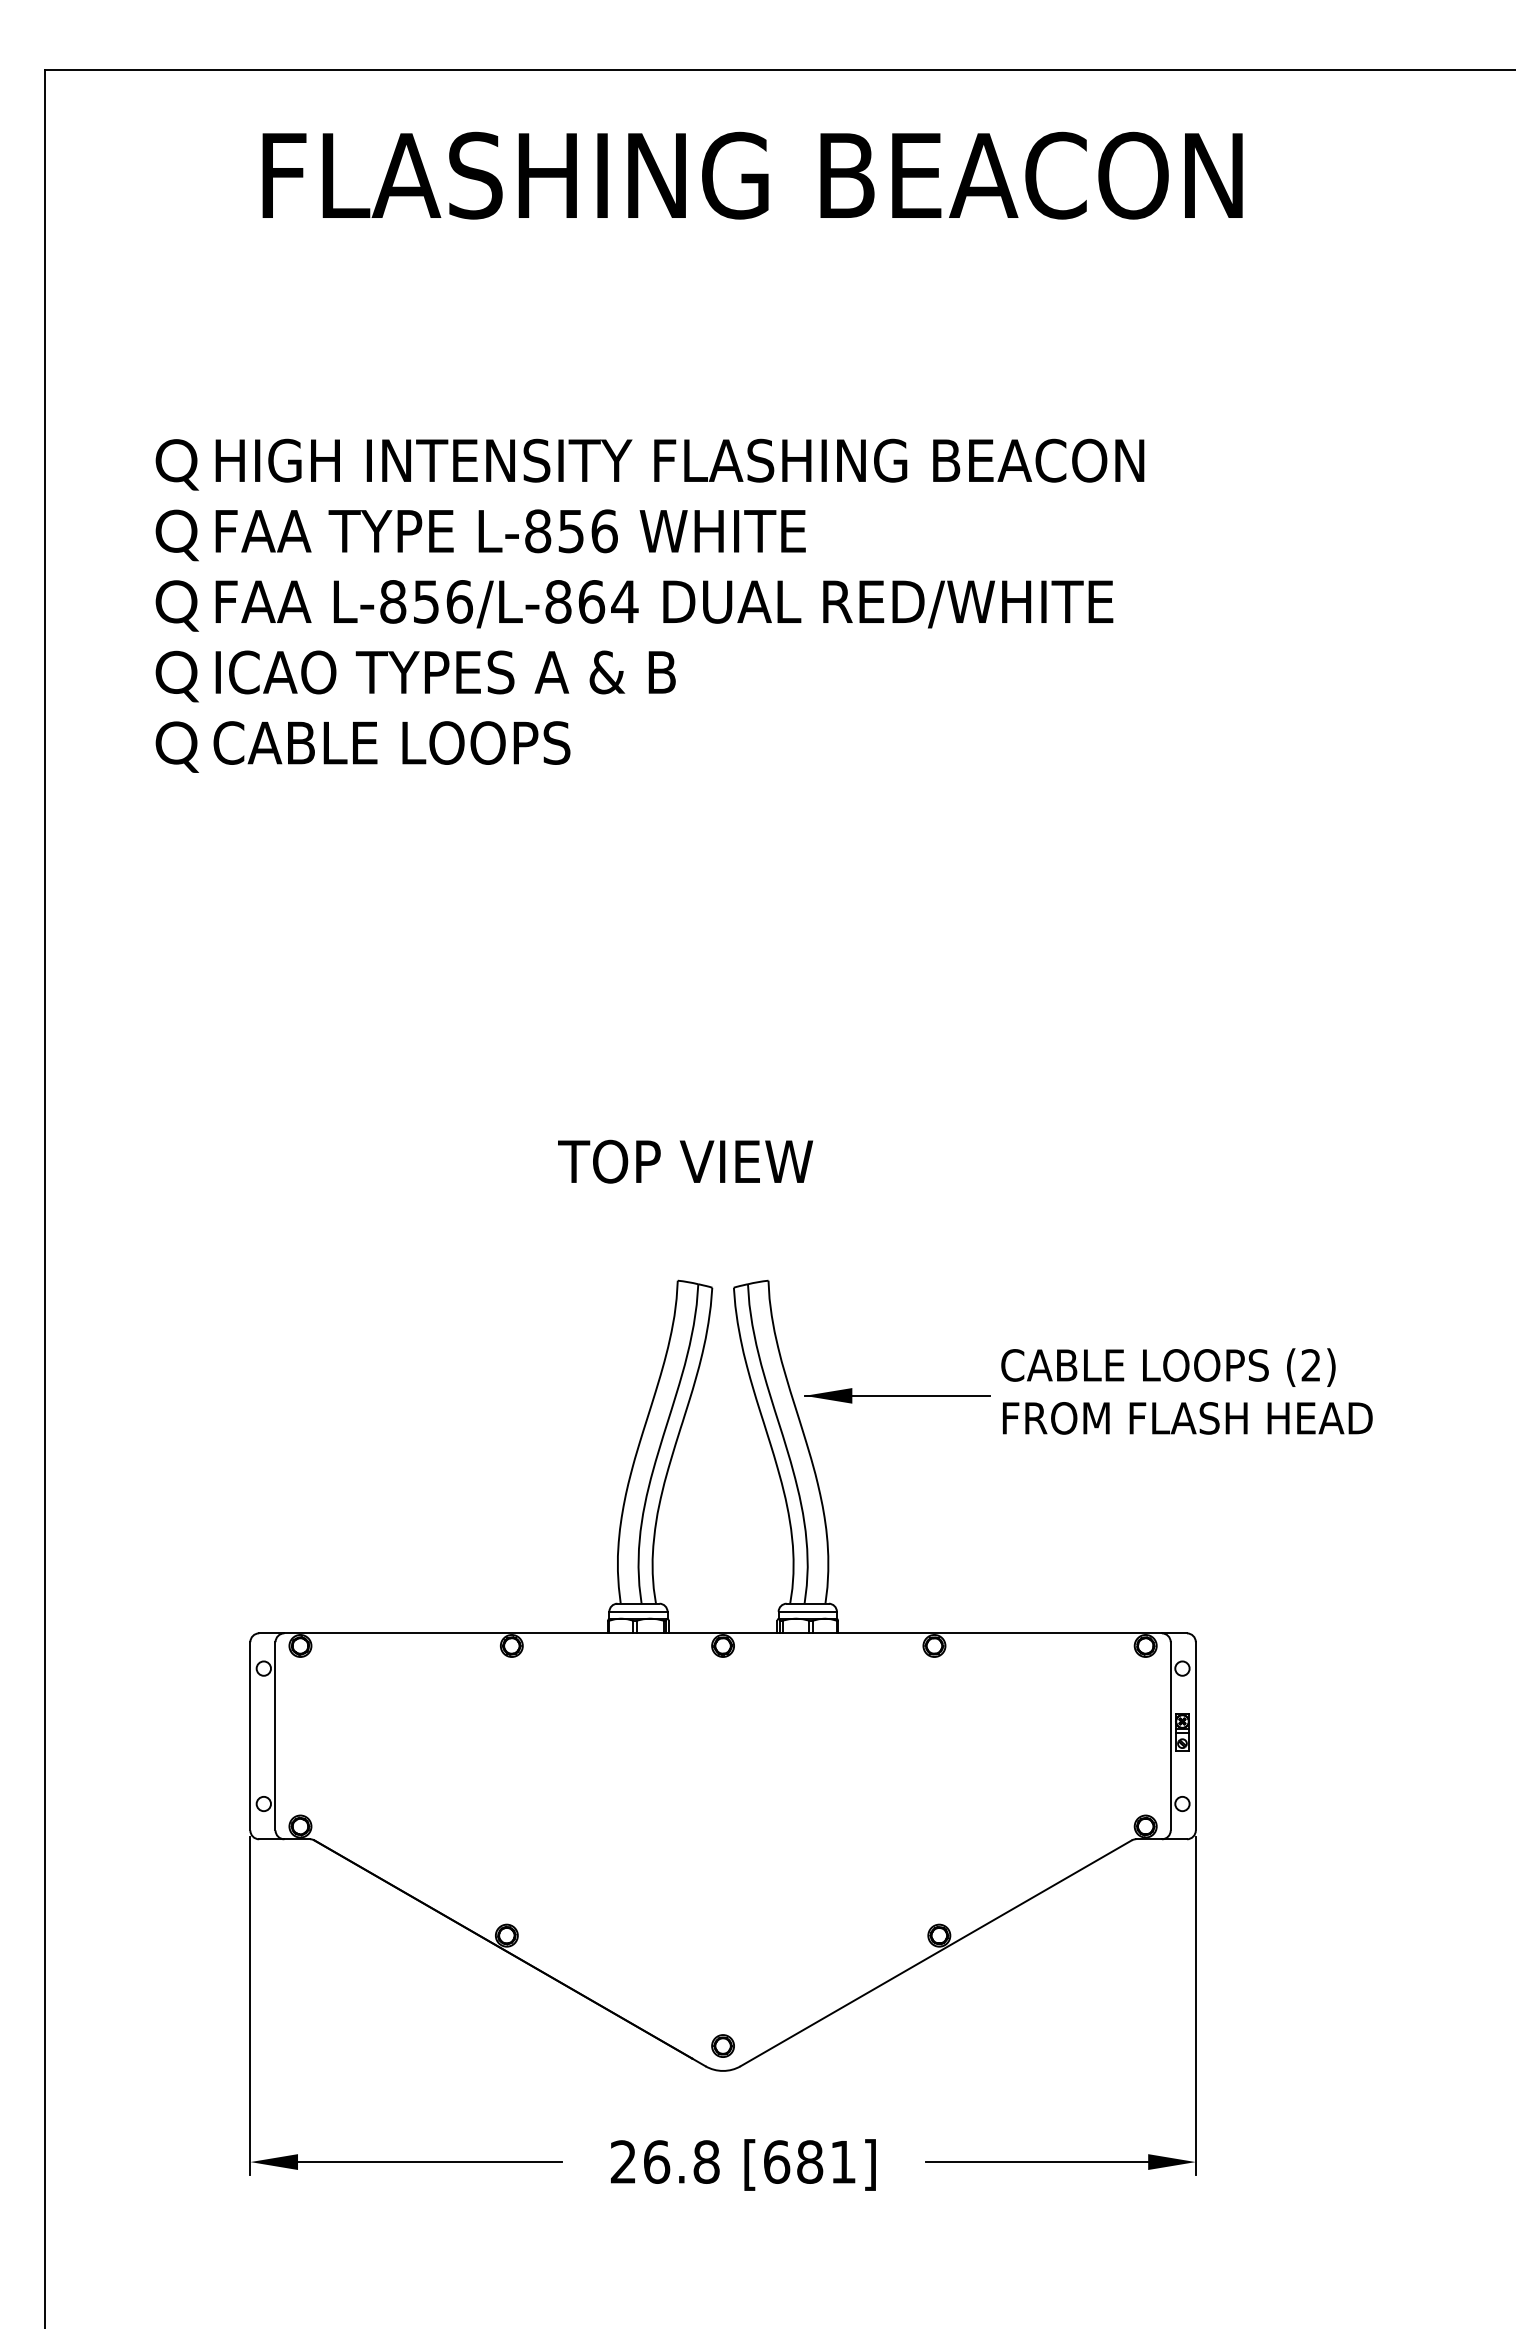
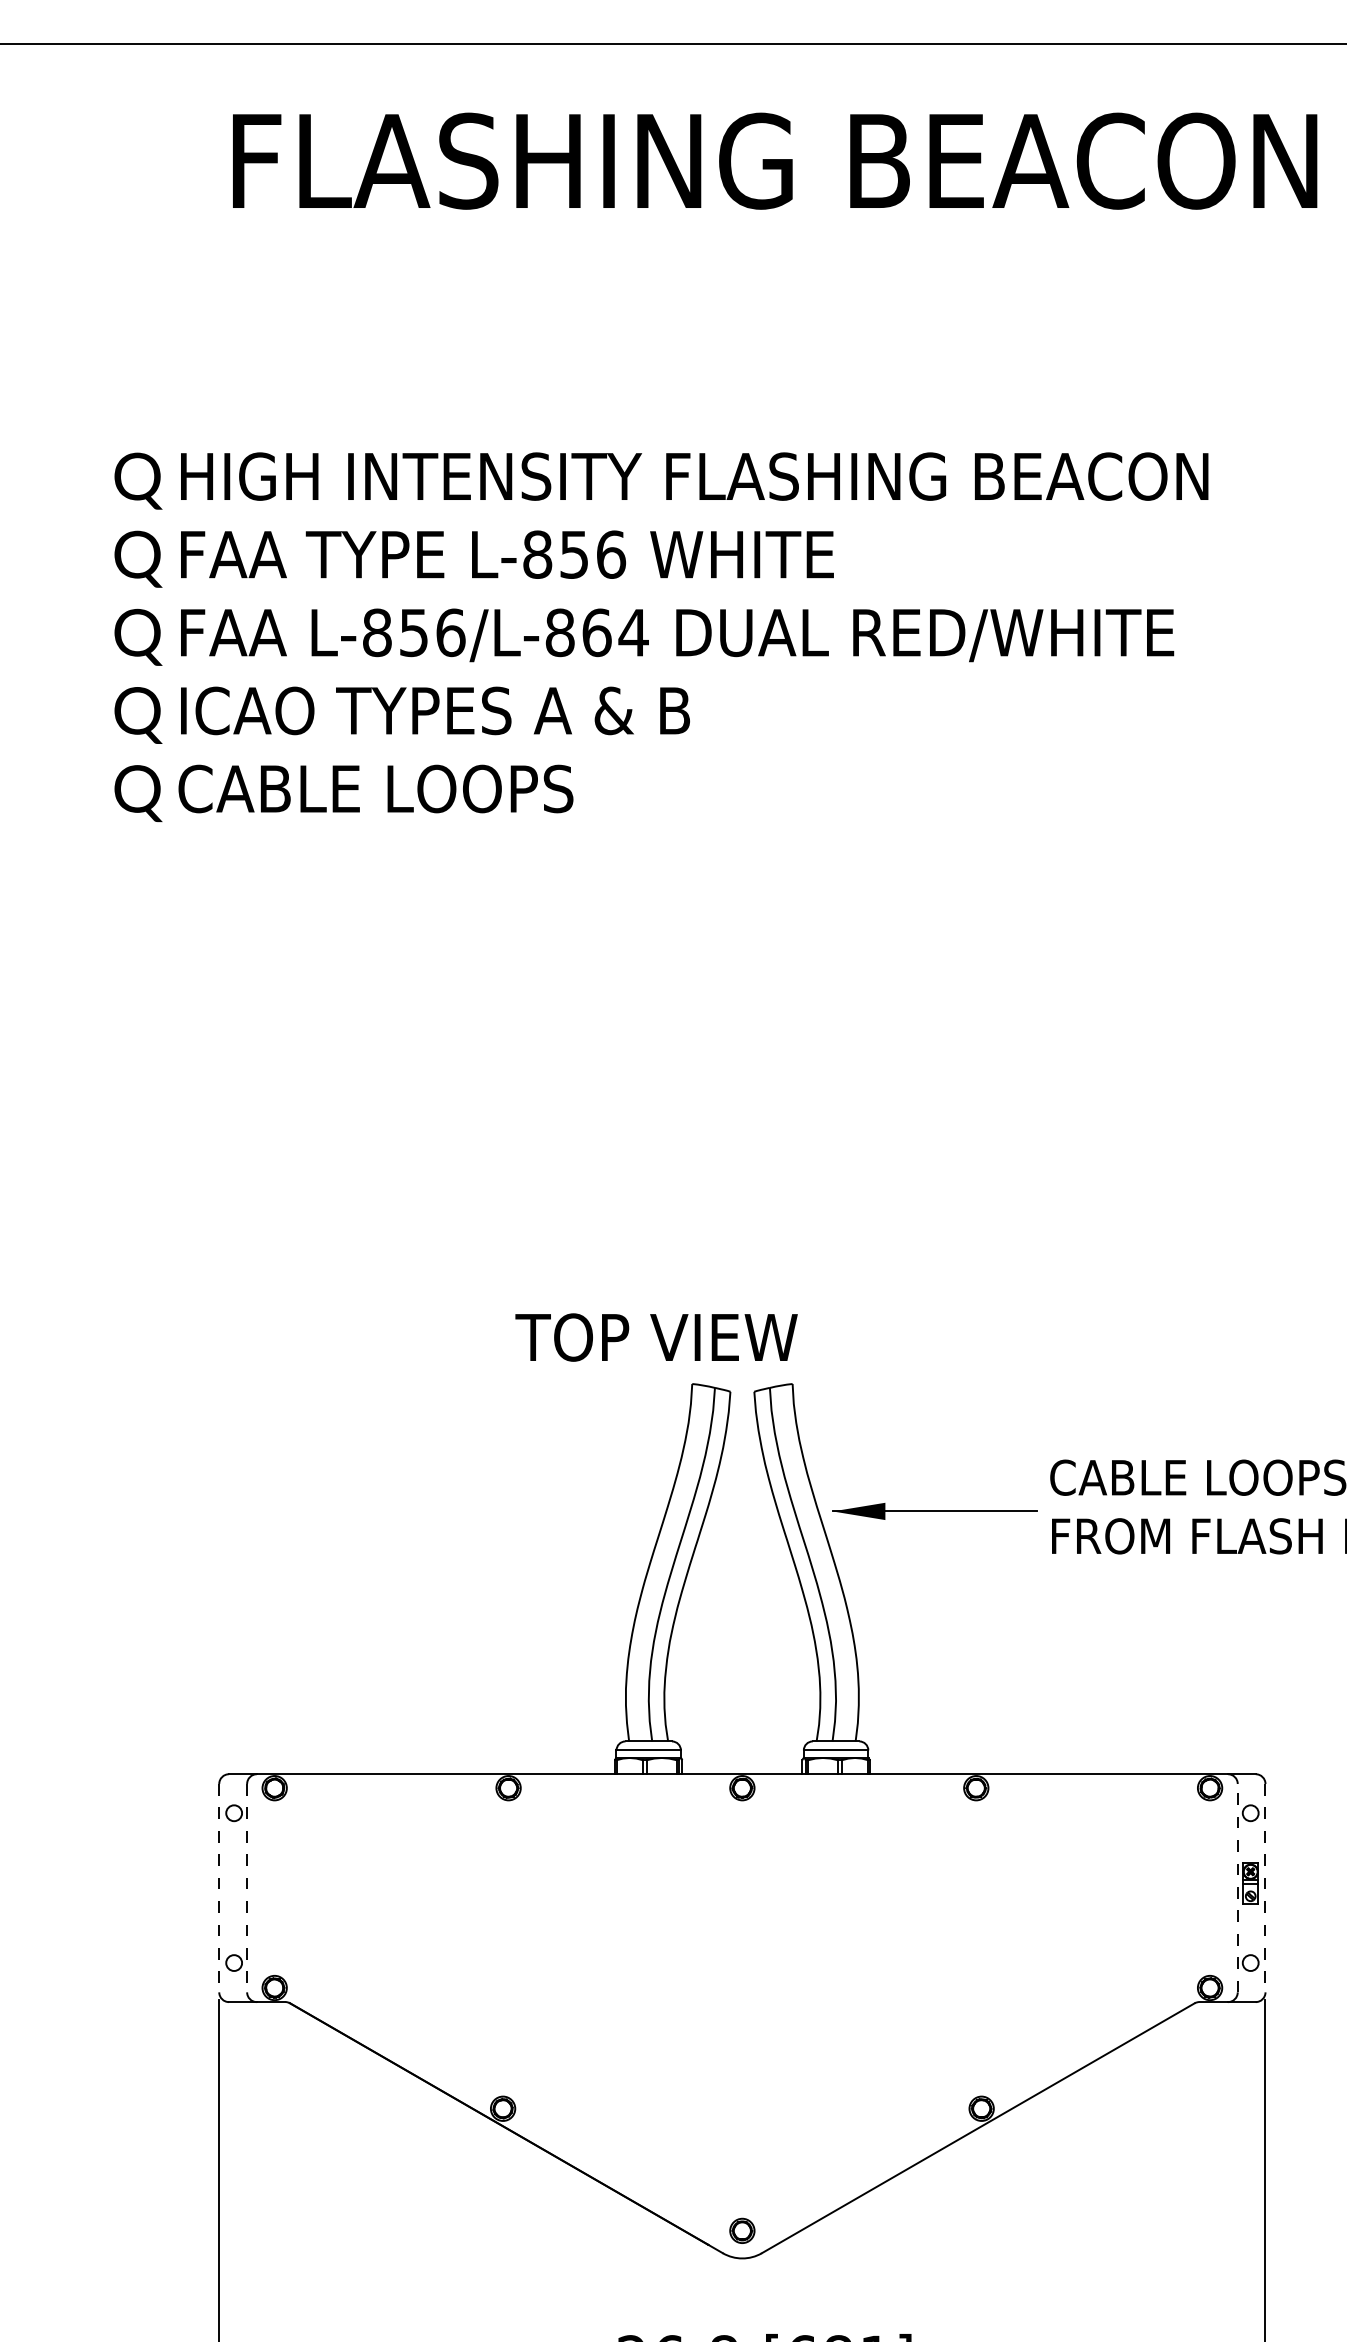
text: (685, 1161) -> (656, 1337), moved
line: (1170, 1735) -> (1237, 1887), solid -> dashed
line: (250, 1736) -> (219, 1888), solid -> dashed
line: (275, 1736) -> (247, 1888), solid -> dashed
line: (1195, 1736) -> (1265, 1888), solid -> dashed

